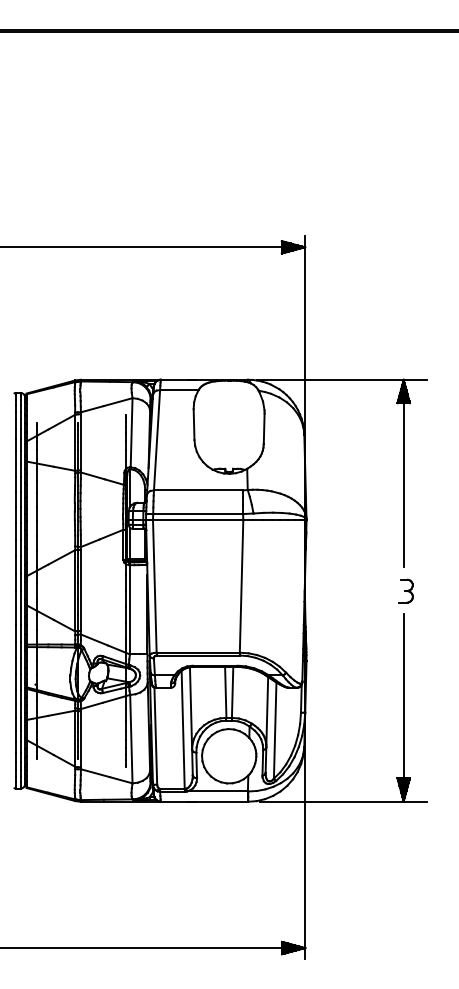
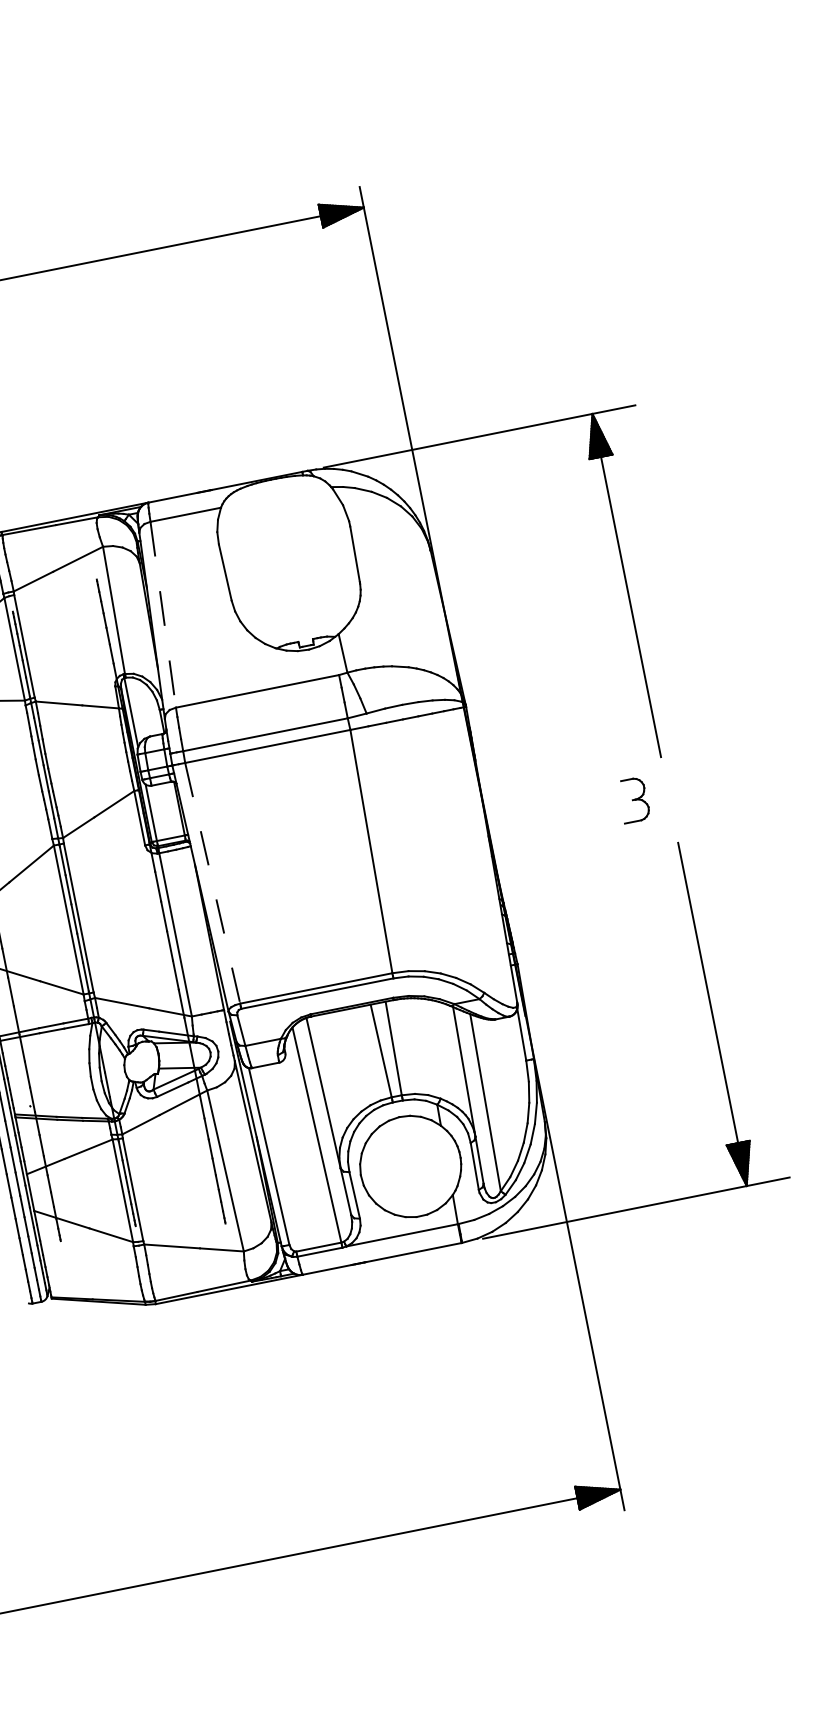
line: (157, 440) -> (164, 615), solid -> dashed
line: (154, 587) -> (212, 885), solid -> dashed
part: (405, 590) -> (632, 799), moved

